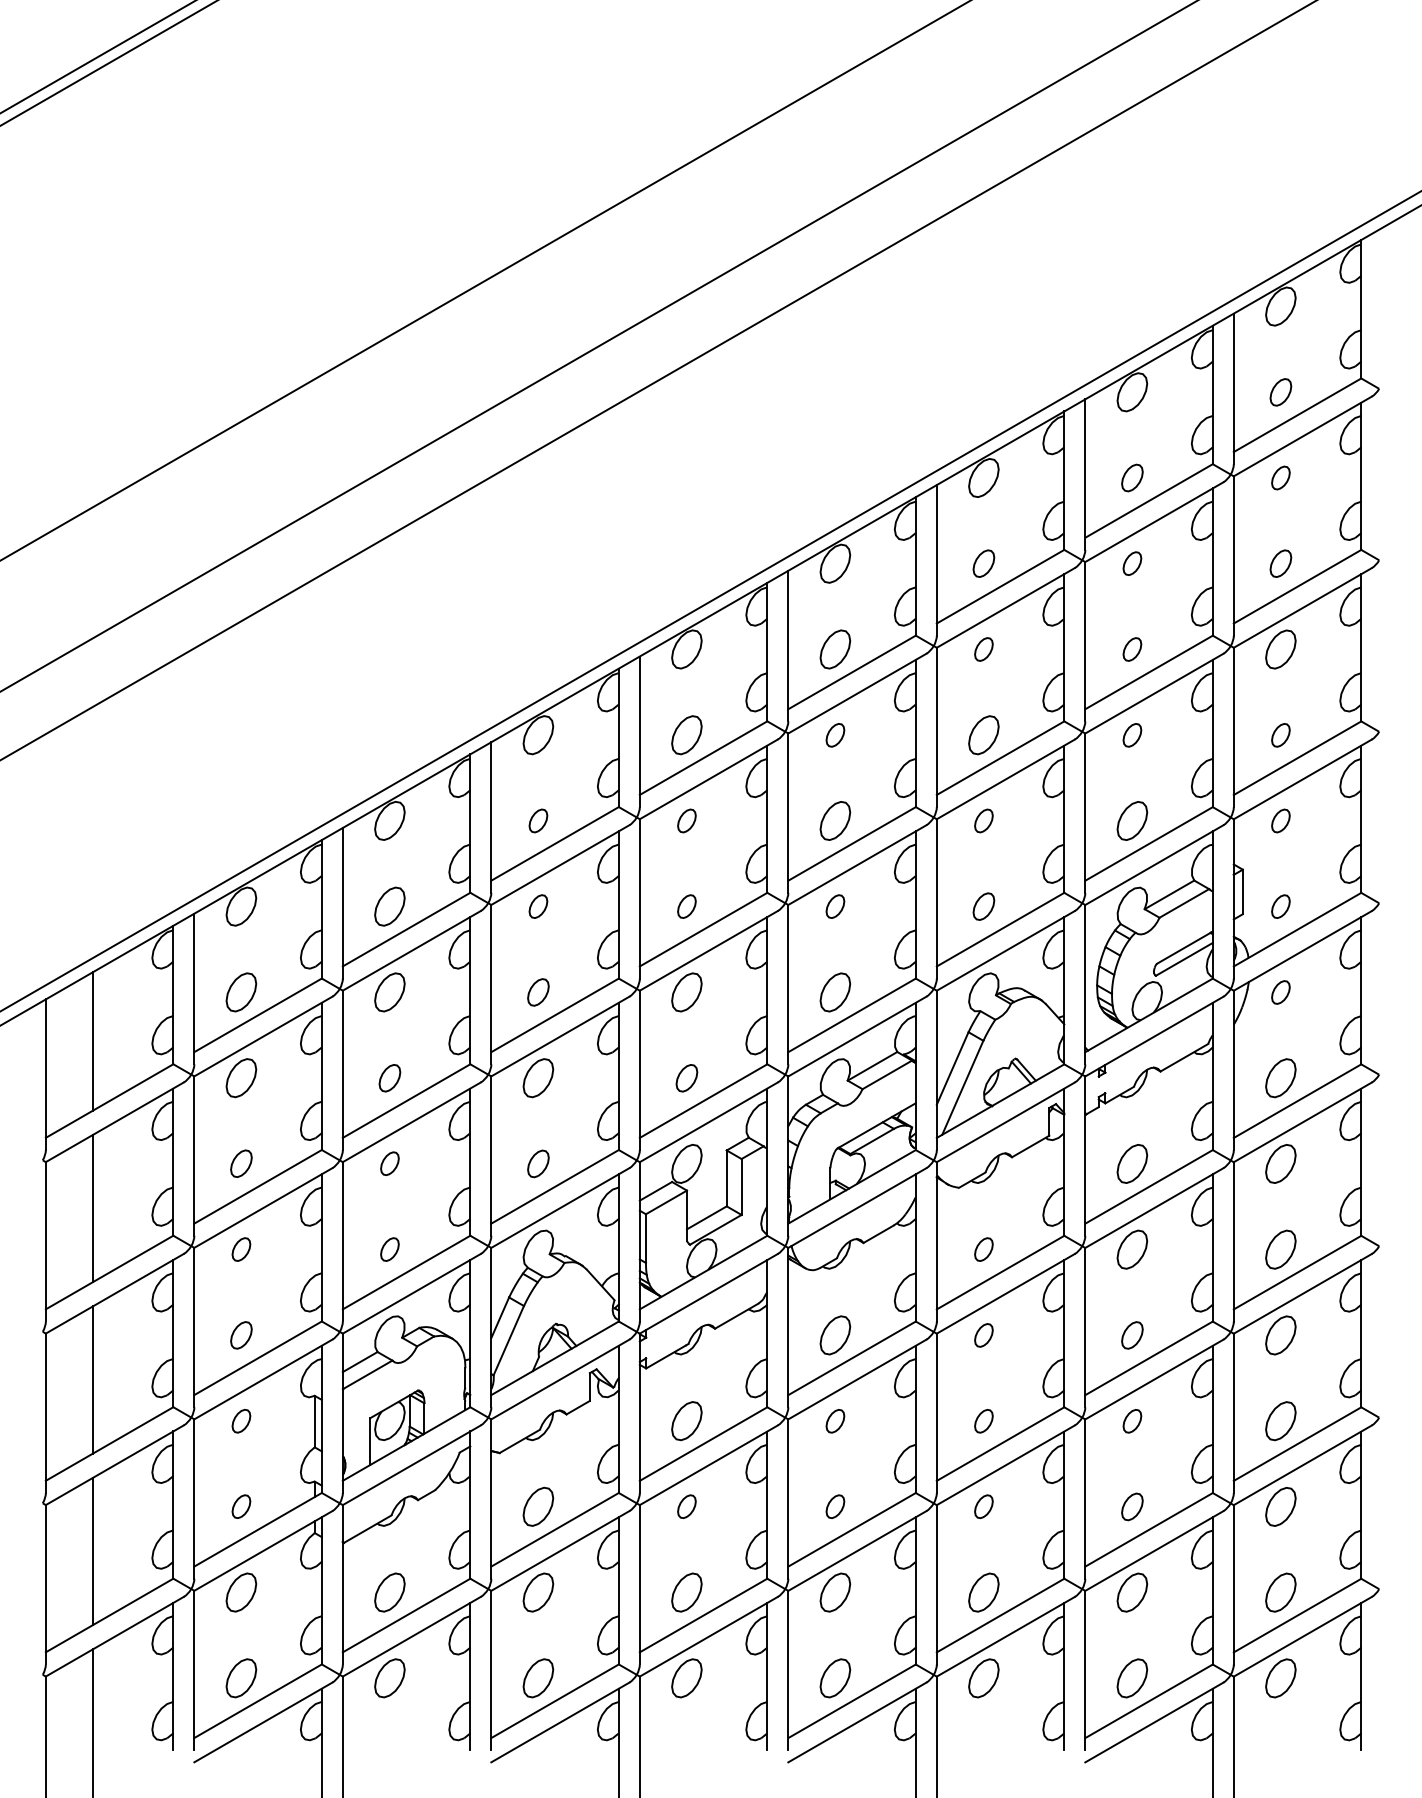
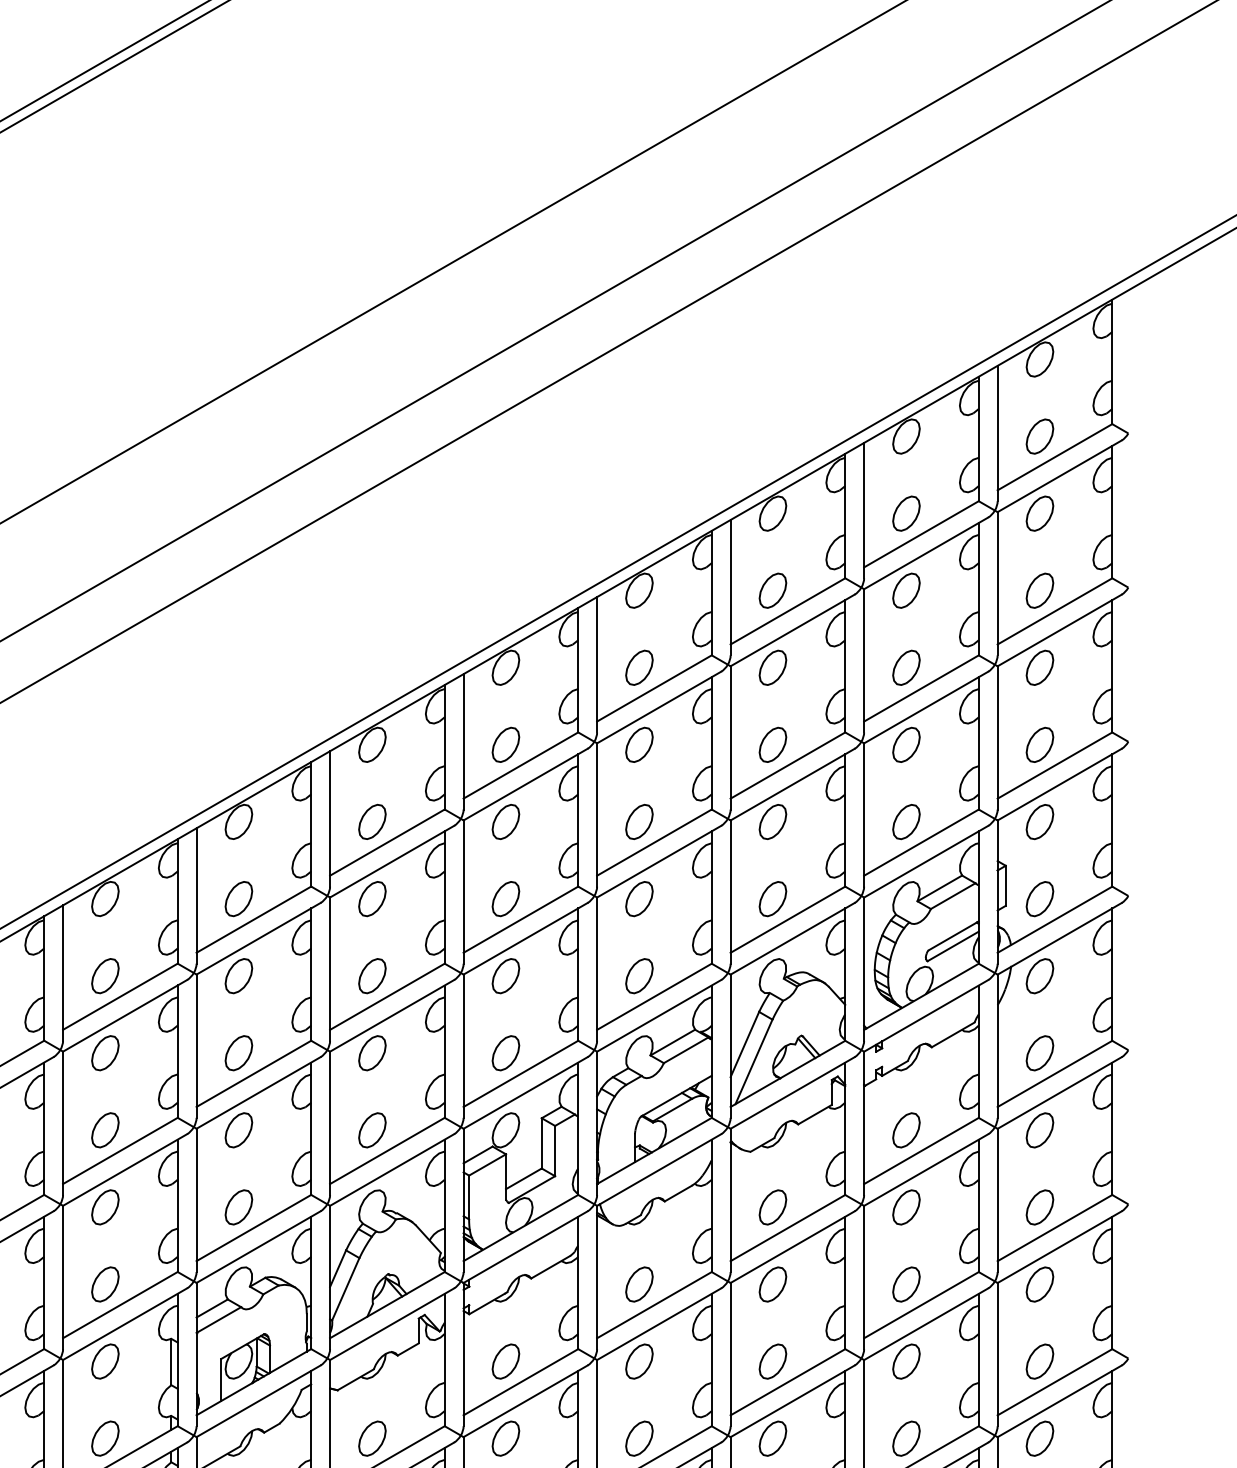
part: (1280, 392) -> (1039, 436), size x1.43
part: (1132, 477) -> (906, 513), size x1.43
part: (1280, 477) -> (1039, 513), size x1.67
part: (983, 563) -> (772, 590), size x1.43
part: (1132, 563) -> (906, 590), size x1.67
part: (1280, 563) -> (1039, 590), size x1.43
part: (983, 649) -> (772, 667), size x1.67
part: (1132, 649) -> (906, 667), size x1.67
part: (835, 735) -> (639, 745), size x1.67
part: (1132, 735) -> (906, 745), size x1.67
part: (1280, 735) -> (1039, 745), size x1.67
part: (538, 820) -> (372, 821), size x1.67
part: (686, 820) -> (505, 821), size x1.67
part: (983, 820) -> (772, 821), size x1.67
part: (1280, 820) -> (1039, 821), size x1.67
part: (538, 906) -> (372, 898), size x1.67
part: (686, 906) -> (505, 898), size x1.67
part: (835, 906) -> (639, 898), size x1.67
part: (983, 906) -> (772, 898), size x1.43
part: (1280, 906) -> (1039, 898), size x1.67
part: (538, 992) -> (372, 976), size x1.43
part: (1280, 992) -> (1039, 976), size x1.67
part: (389, 1078) -> (238, 1053), size x1.43
part: (686, 1078) -> (505, 1053), size x1.43
part: (241, 1163) -> (105, 1129), size x1.43
part: (389, 1163) -> (238, 1129), size x1.67
part: (538, 1163) -> (372, 1129), size x1.43
part: (241, 1249) -> (105, 1207), size x1.67
part: (389, 1249) -> (238, 1207), size x1.67
part: (983, 1249) -> (772, 1207), size x1.67
part: (241, 1335) -> (105, 1284), size x1.43
part: (983, 1335) -> (772, 1284), size x1.67
part: (1132, 1335) -> (906, 1284), size x1.43
part: (241, 1421) -> (105, 1361), size x1.67
part: (835, 1421) -> (639, 1361), size x1.67
part: (983, 1421) -> (772, 1361), size x1.67
part: (1132, 1421) -> (906, 1361), size x1.67
part: (241, 1506) -> (105, 1438), size x1.67
part: (686, 1506) -> (505, 1438), size x1.67
part: (835, 1506) -> (639, 1438), size x1.67
part: (983, 1506) -> (772, 1438), size x1.67
part: (1132, 1506) -> (906, 1438), size x1.43

